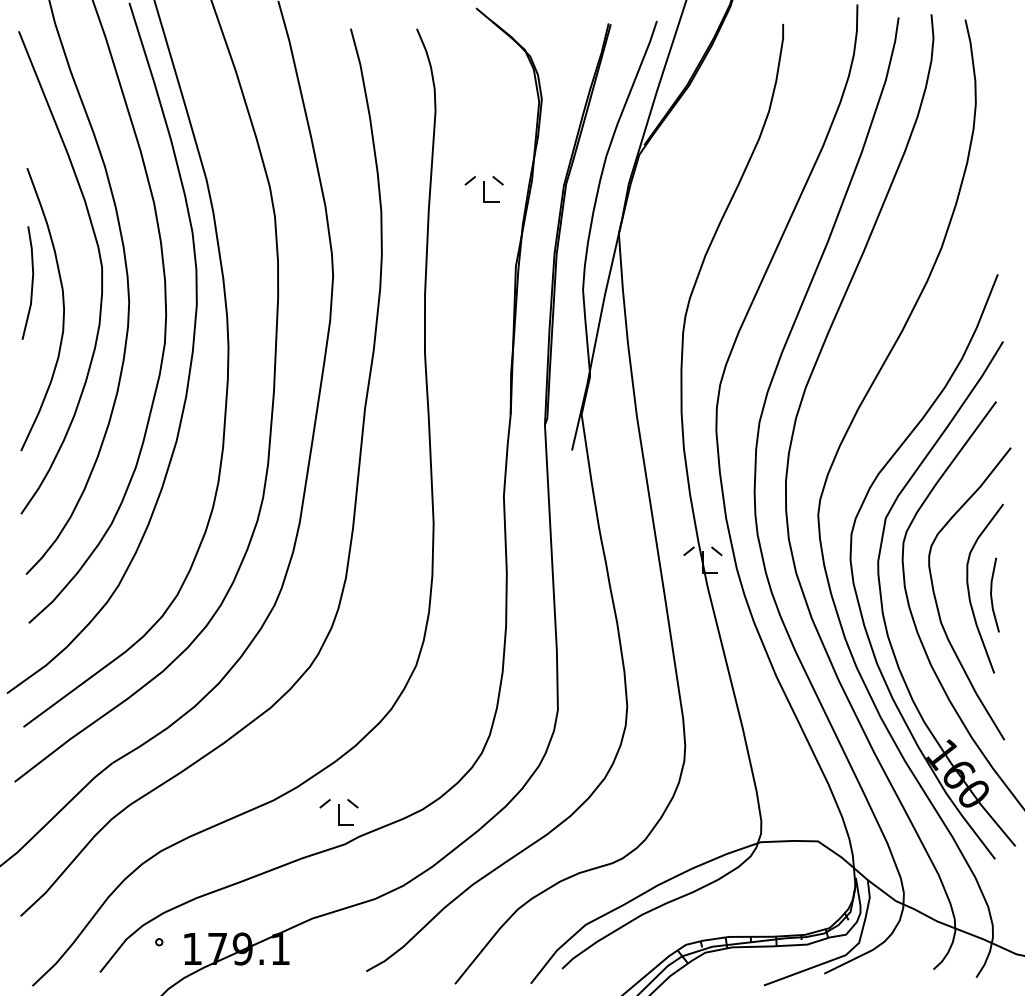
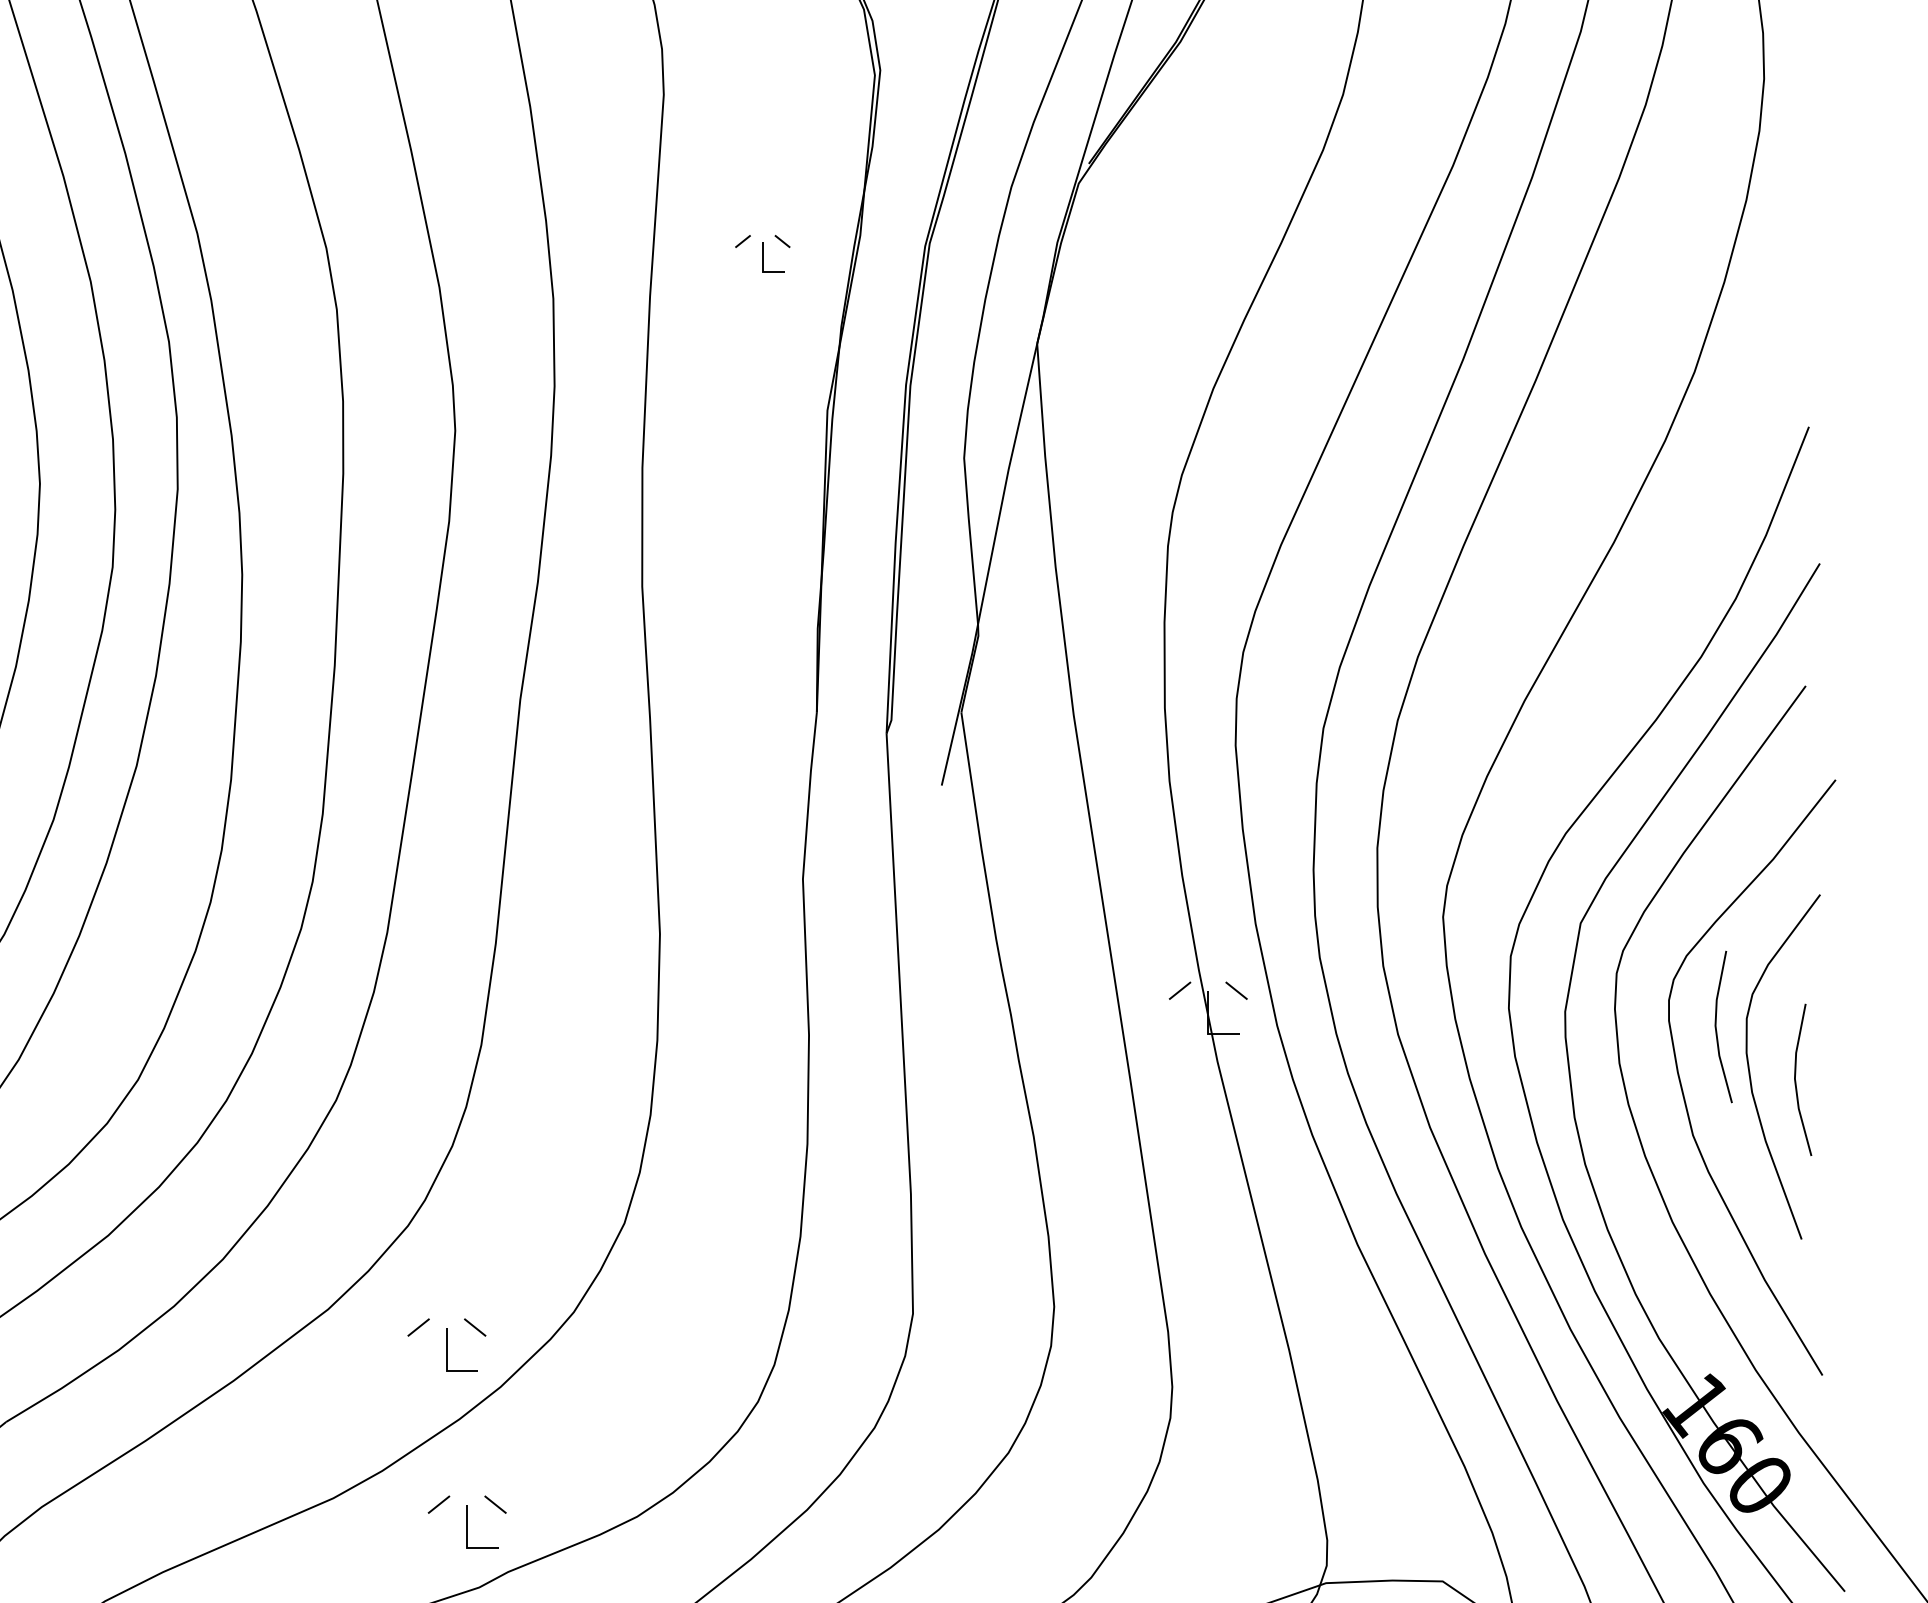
part: (483, 189) -> (761, 253), size x0.7
line: (953, 570) -> (1718, 1029), added
part: (328, 725) -> (445, 1345), added

